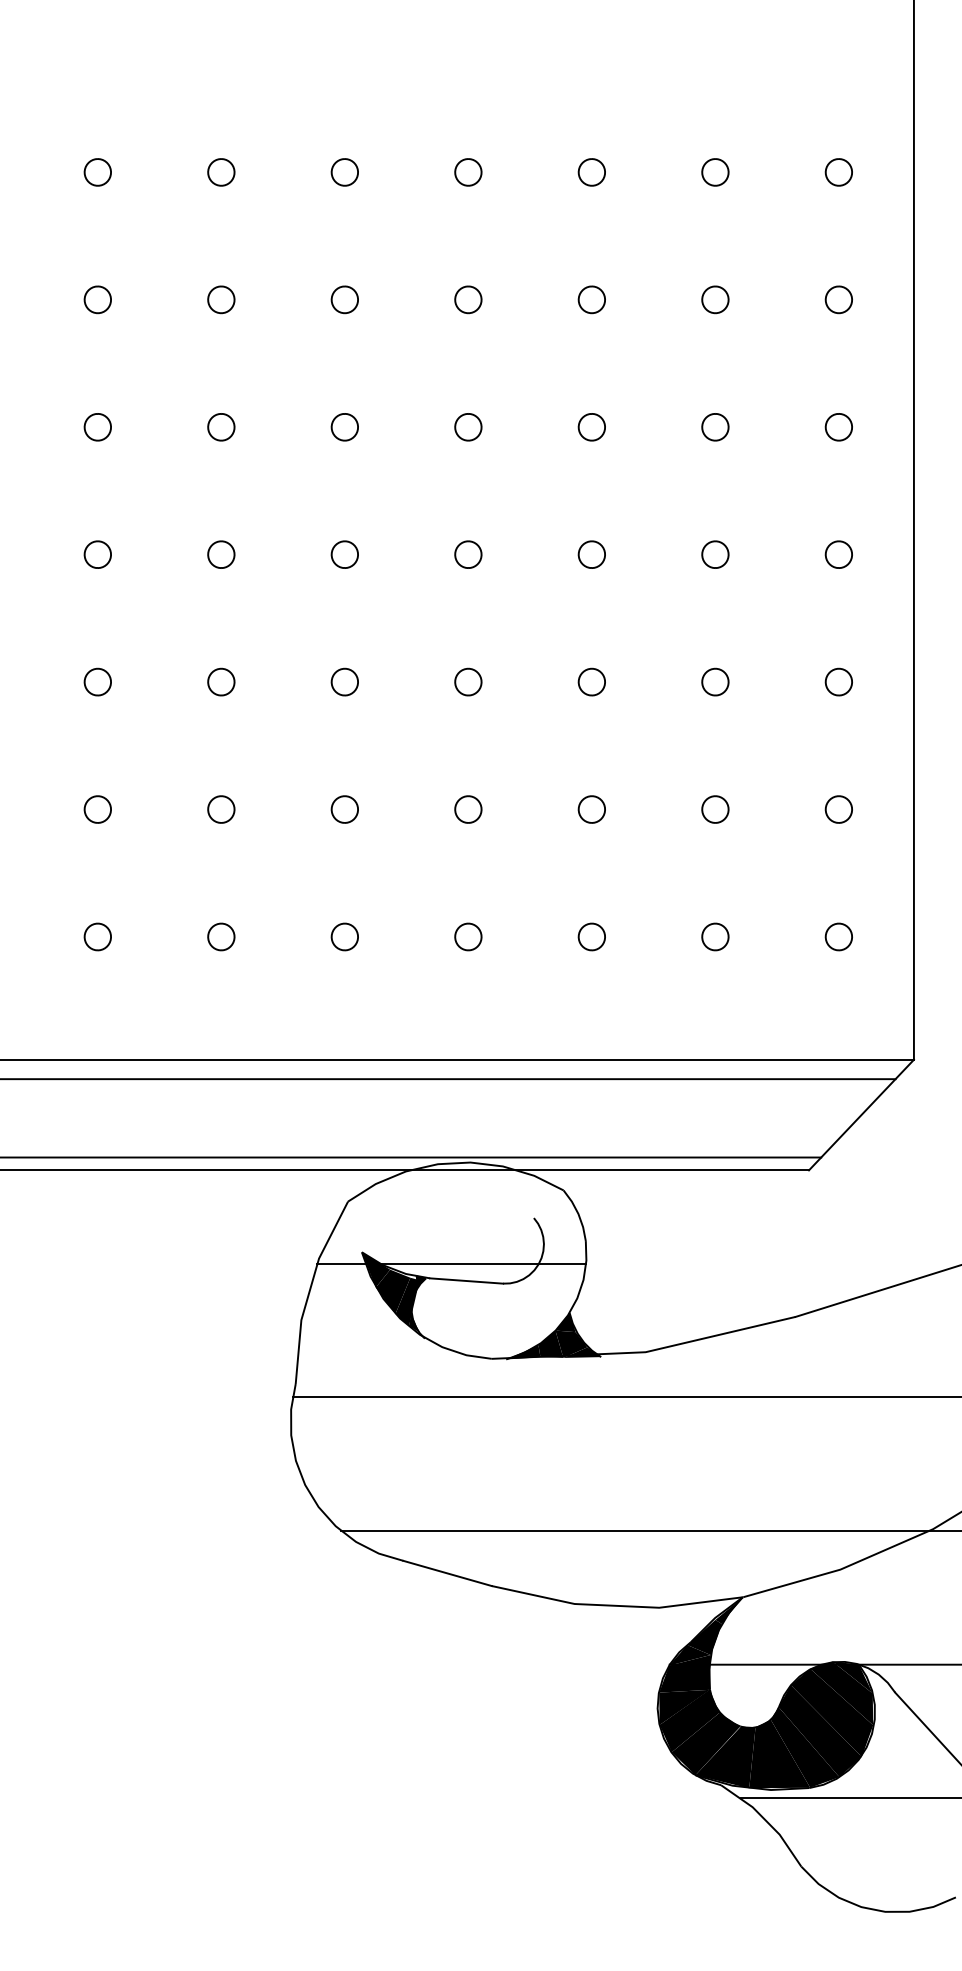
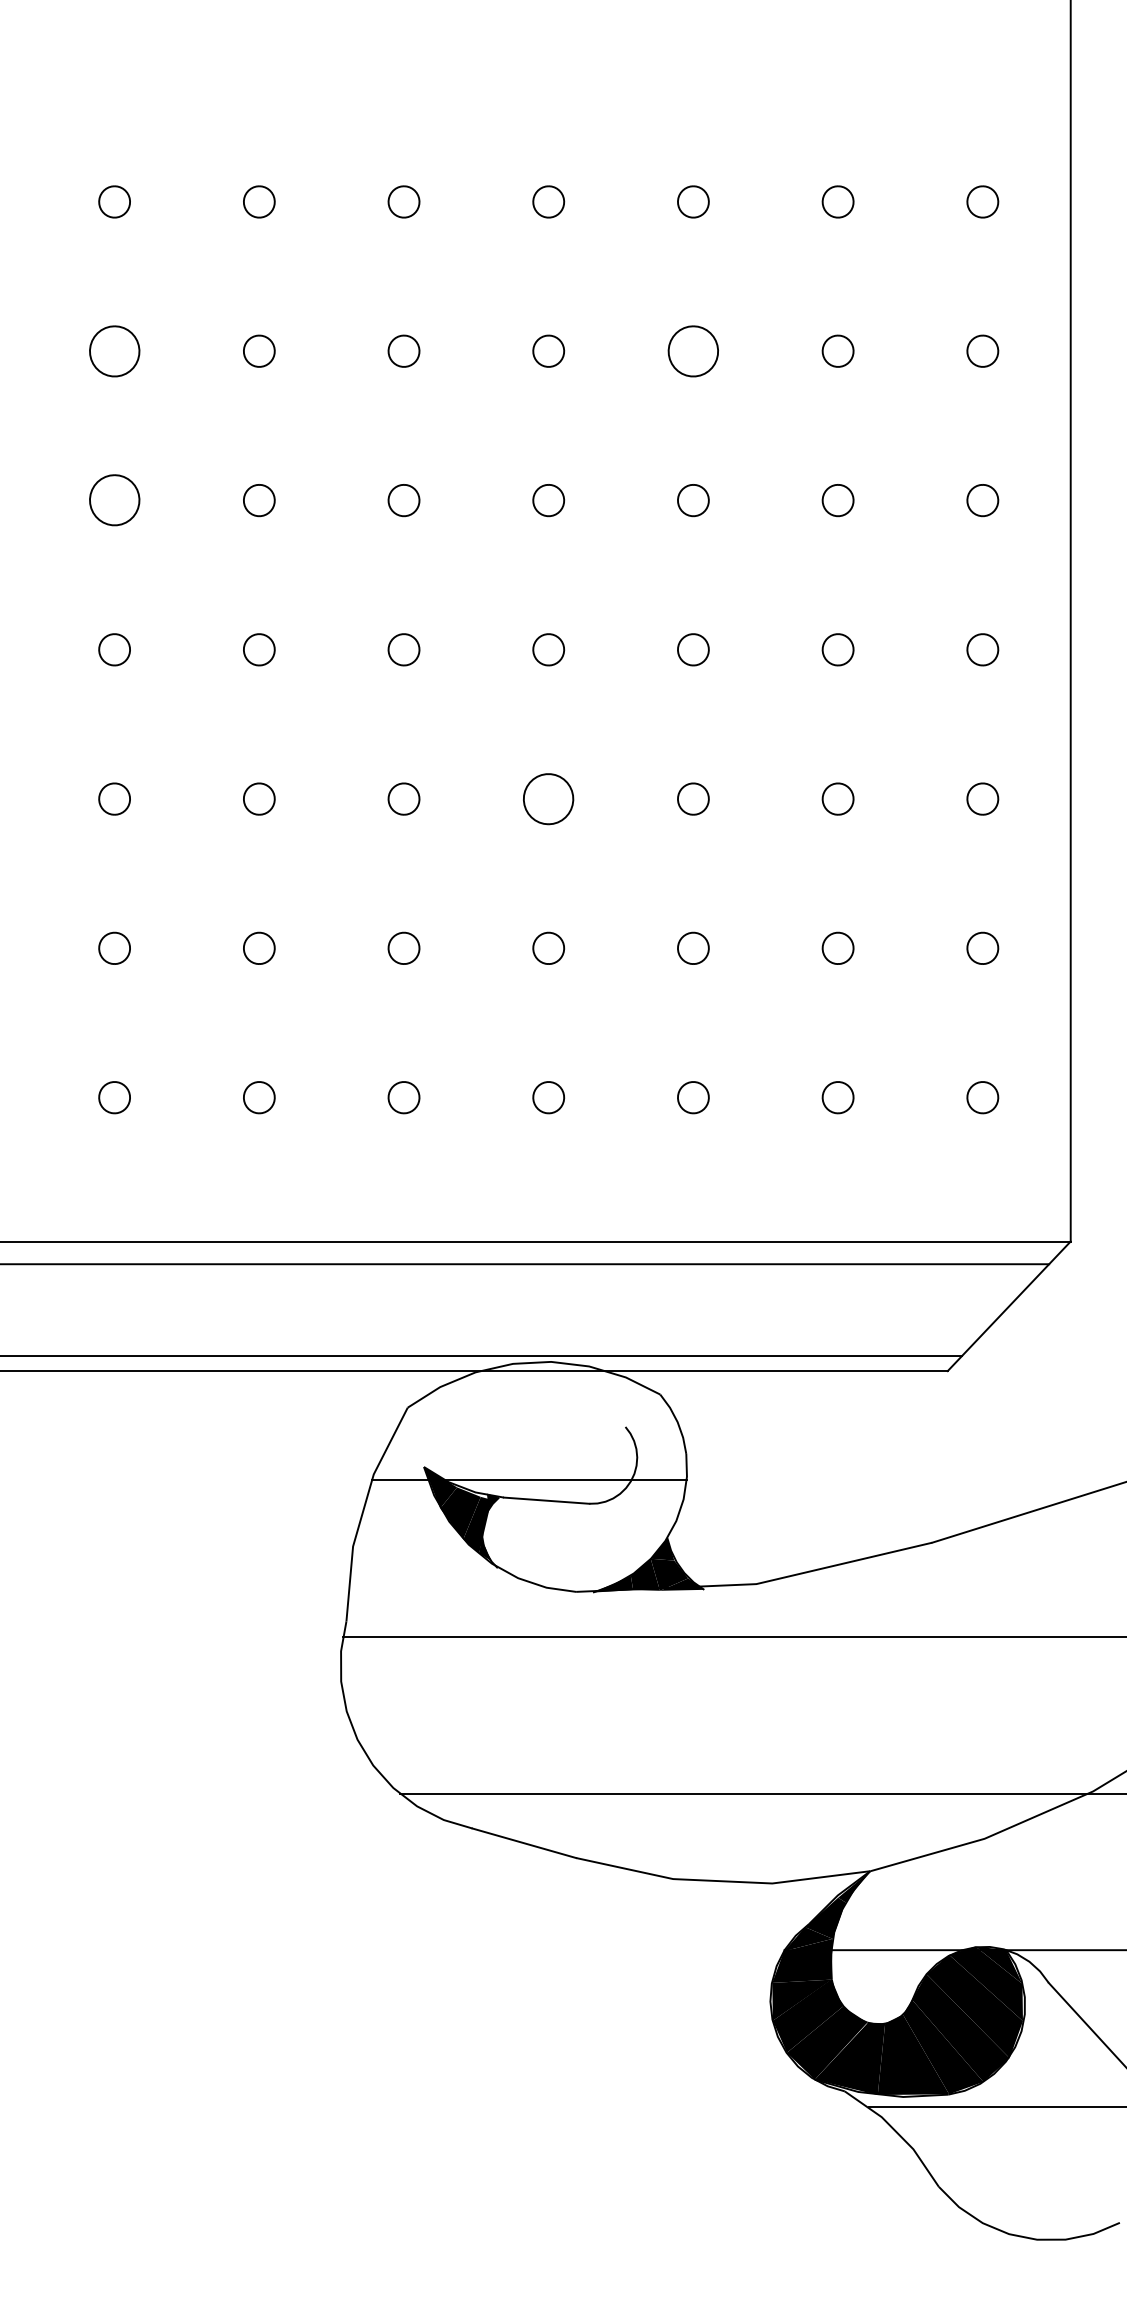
part: (97, 299) -> (114, 350), size x1.6
part: (591, 299) -> (693, 350), size x1.6
part: (97, 427) -> (114, 500), size x1.6
part: (468, 681) -> (548, 798), size x1.6

